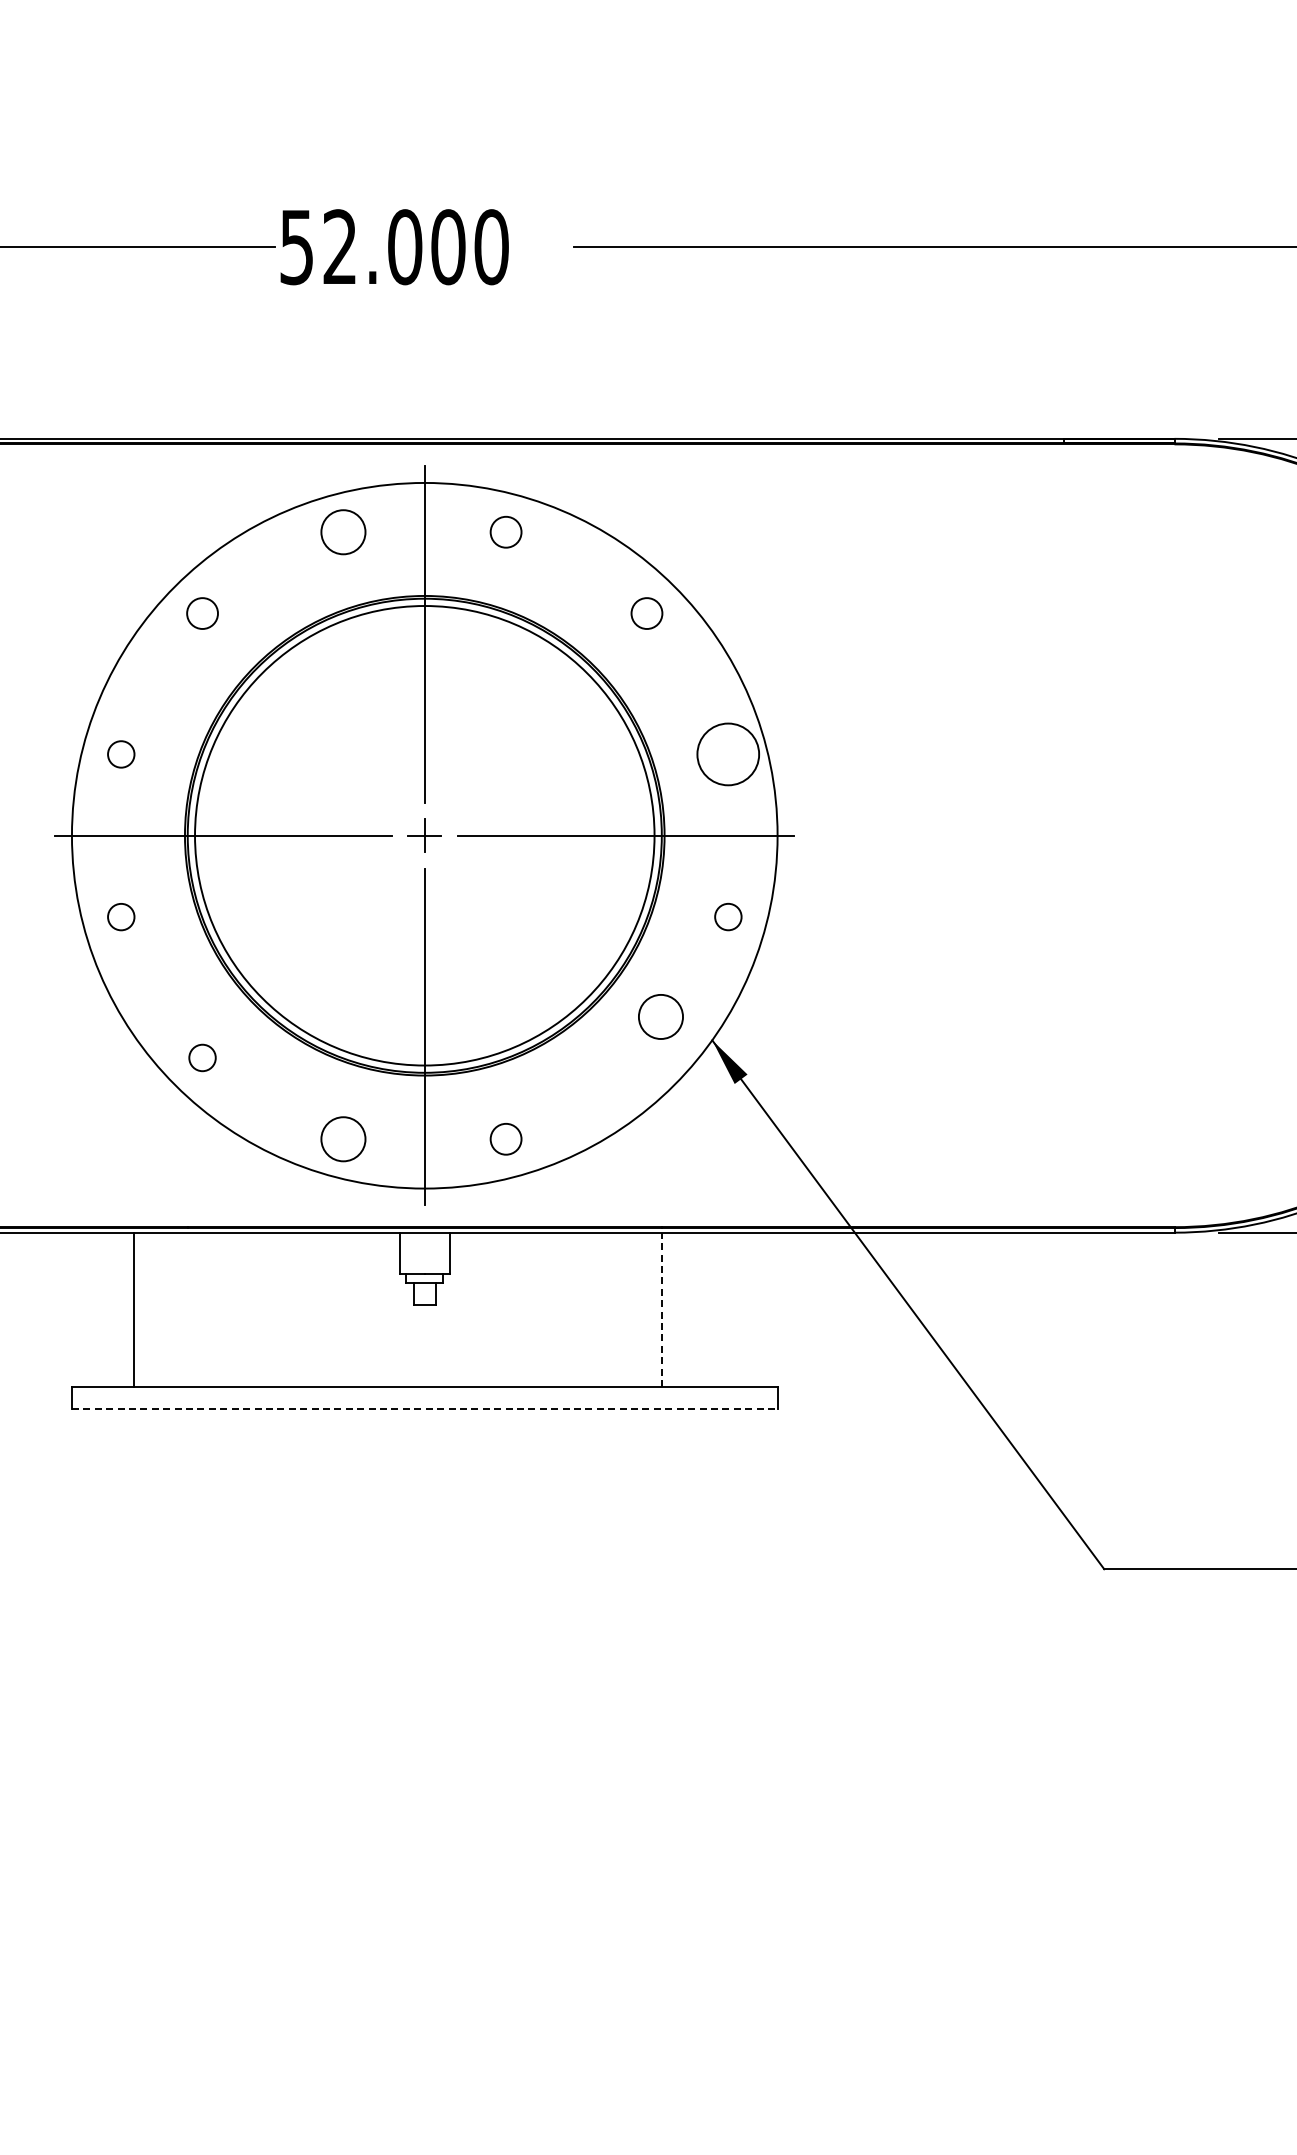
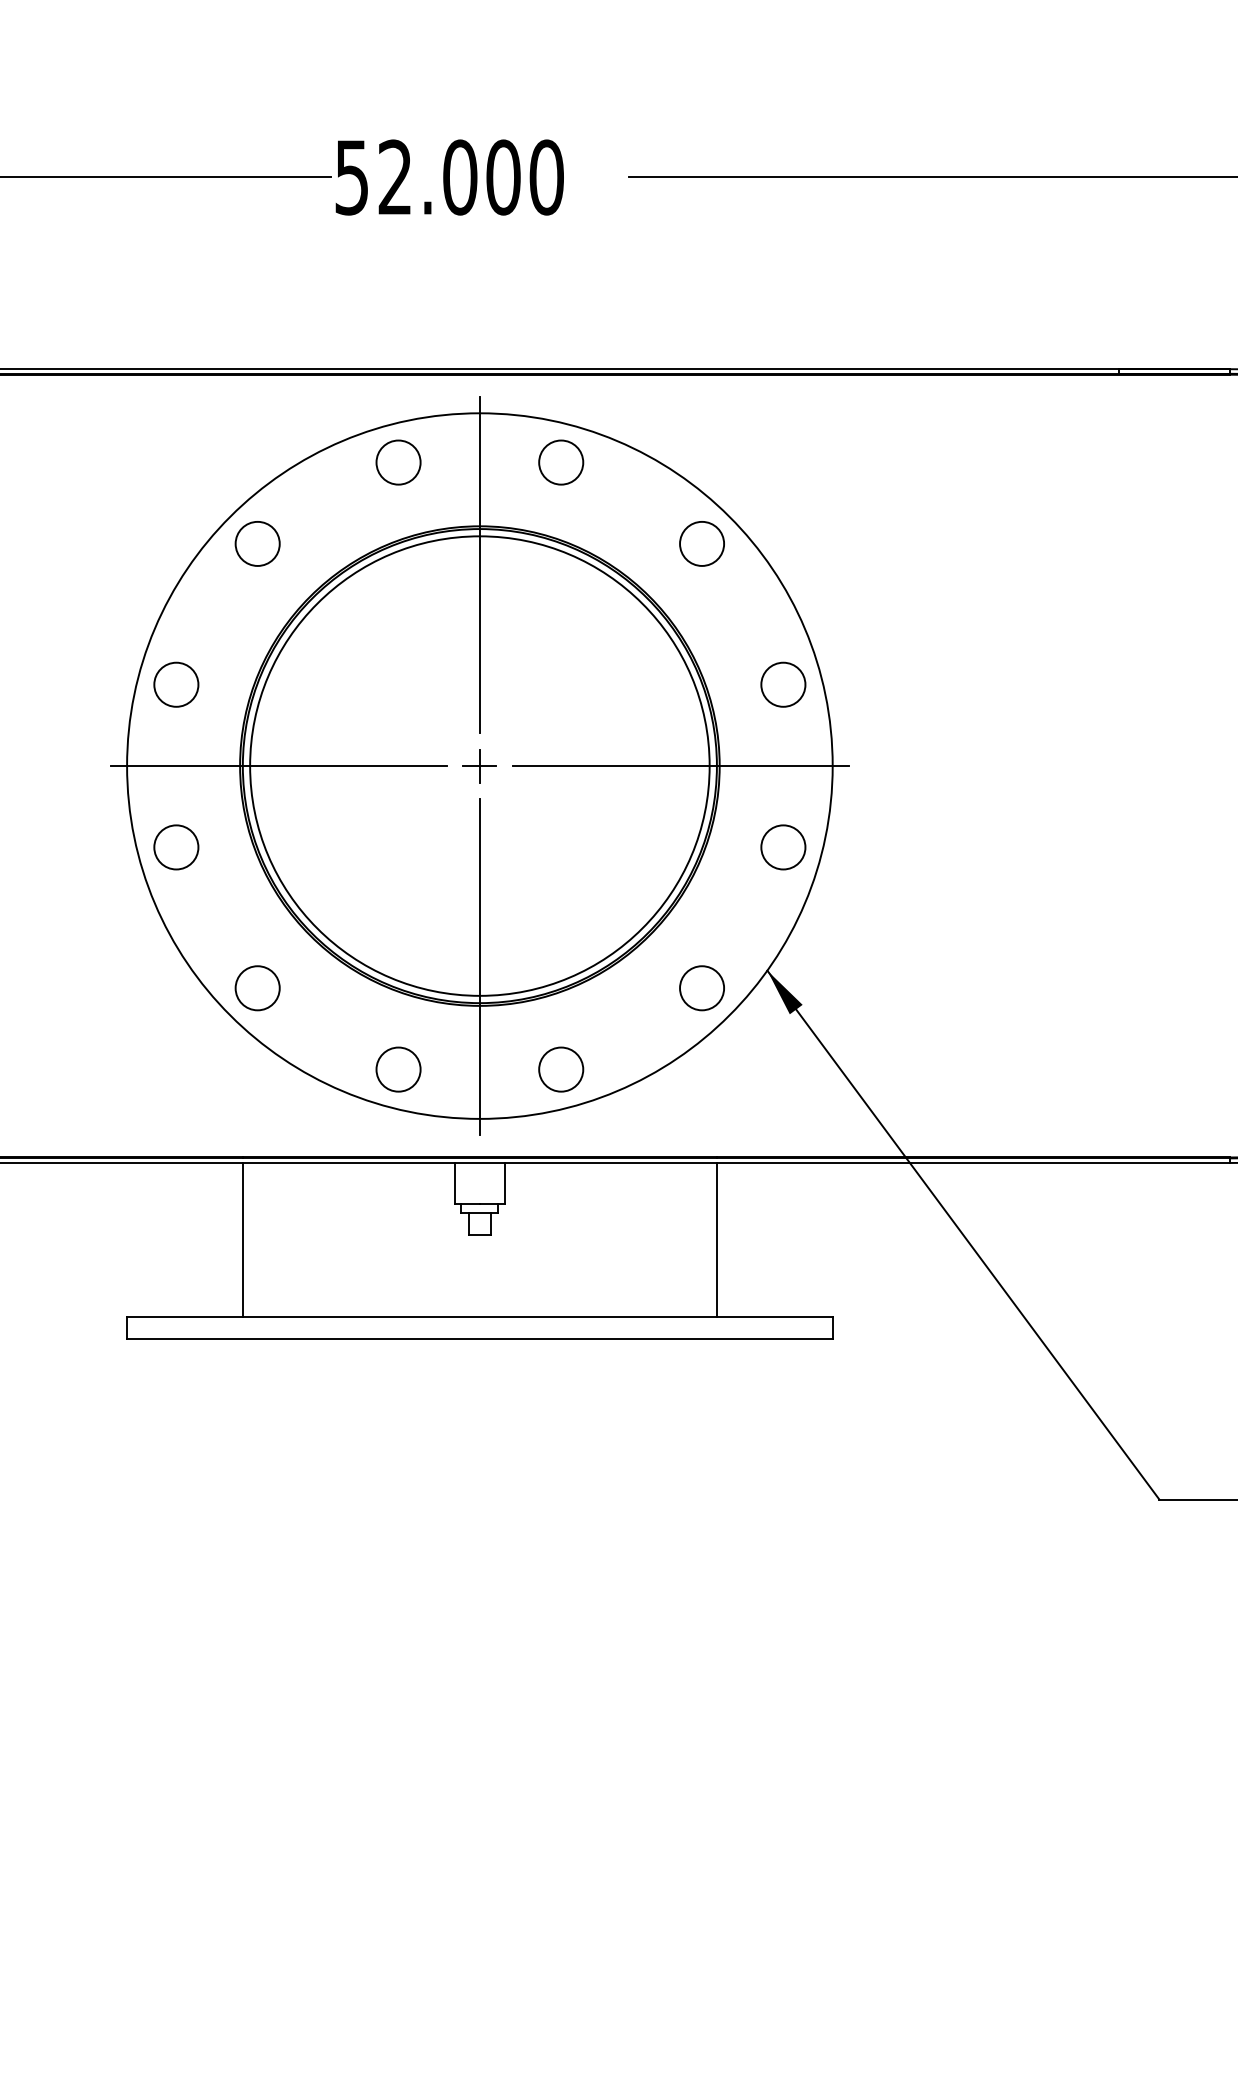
circle: (506, 532) -> (561, 462), size x1.43
circle: (202, 613) -> (257, 543), size x1.43
circle: (646, 613) -> (701, 543), size x1.43
circle: (121, 754) -> (176, 684), size x1.67
circle: (728, 754) -> (783, 684), size x0.71
circle: (728, 916) -> (783, 846), size x1.67
circle: (121, 917) -> (176, 847), size x1.67
circle: (660, 1016) -> (701, 987), moved
circle: (202, 1057) -> (257, 987), size x1.67
circle: (506, 1139) -> (561, 1069), size x1.43
line: (133, 1309) -> (242, 1239), moved
line: (661, 1309) -> (716, 1239), dashed -> solid
line: (424, 1409) -> (479, 1339), dashed -> solid

